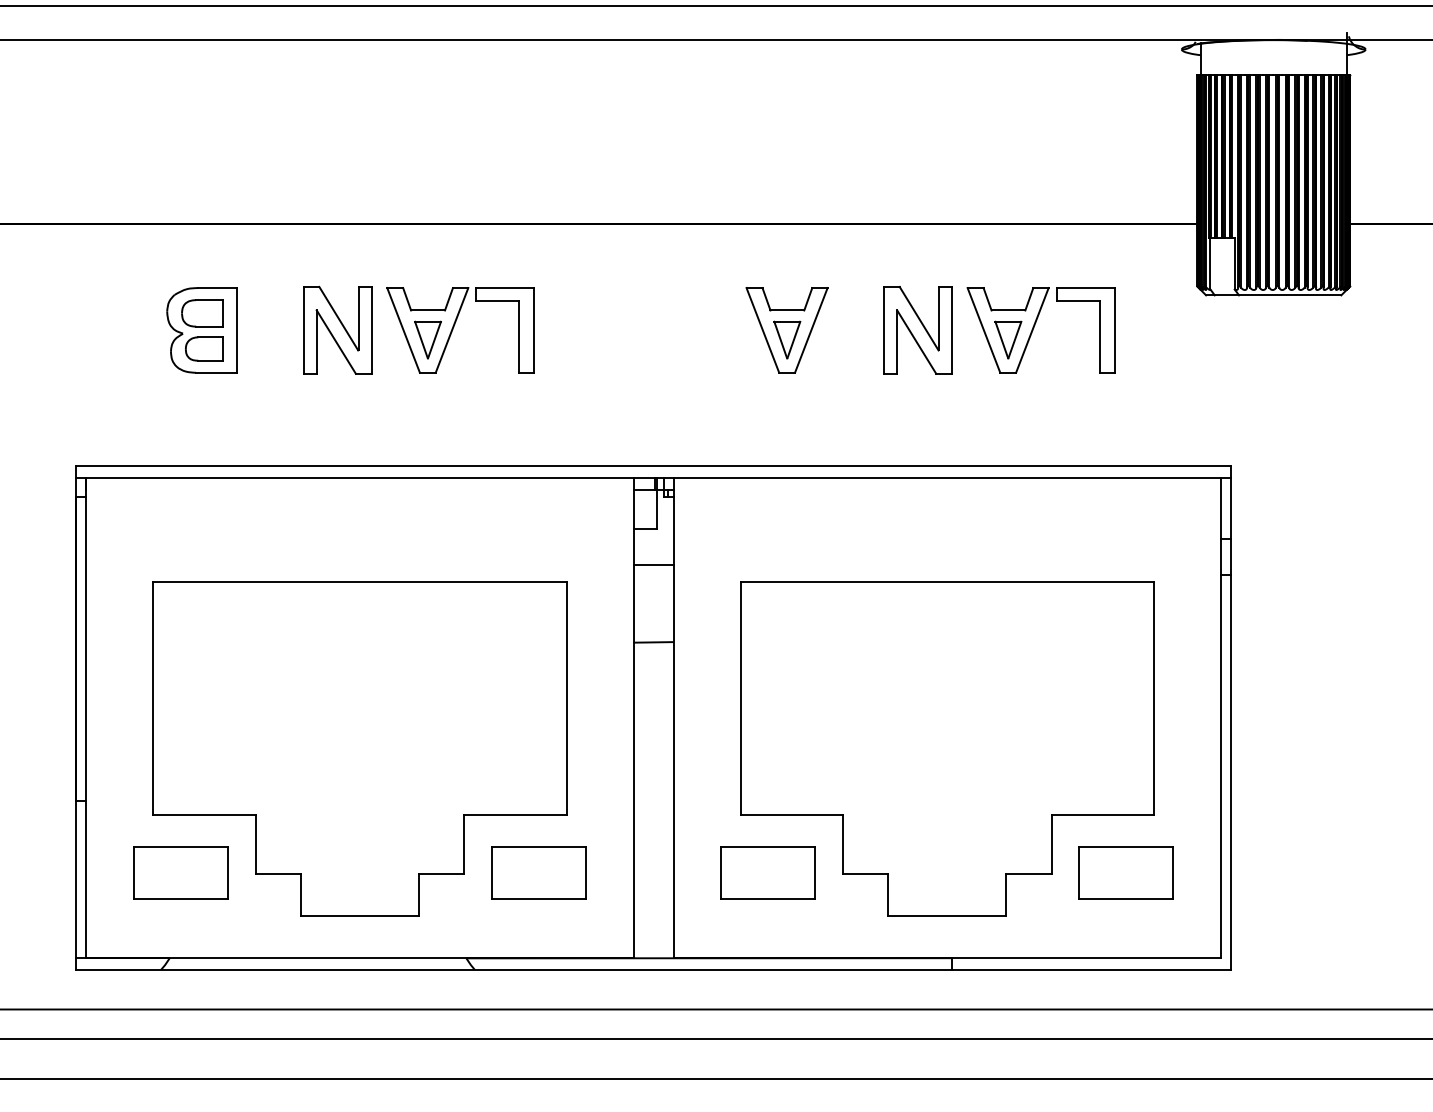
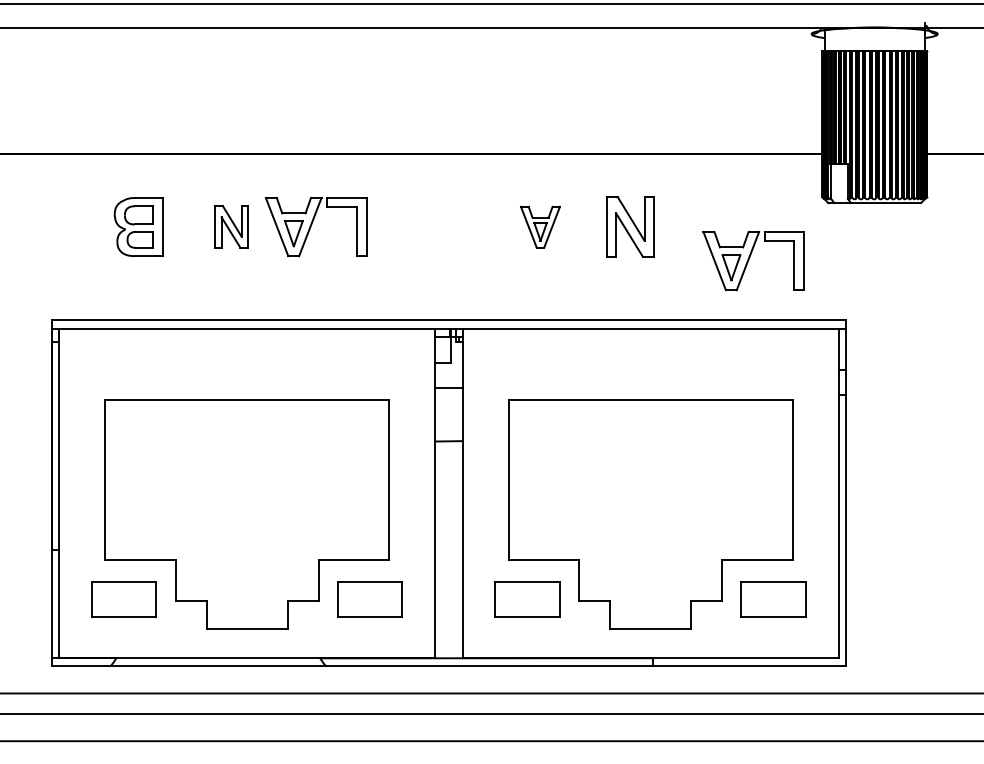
part: (337, 329) -> (231, 226), size x0.7
part: (787, 331) -> (540, 227), size x0.7
part: (1040, 331) -> (753, 261), moved

